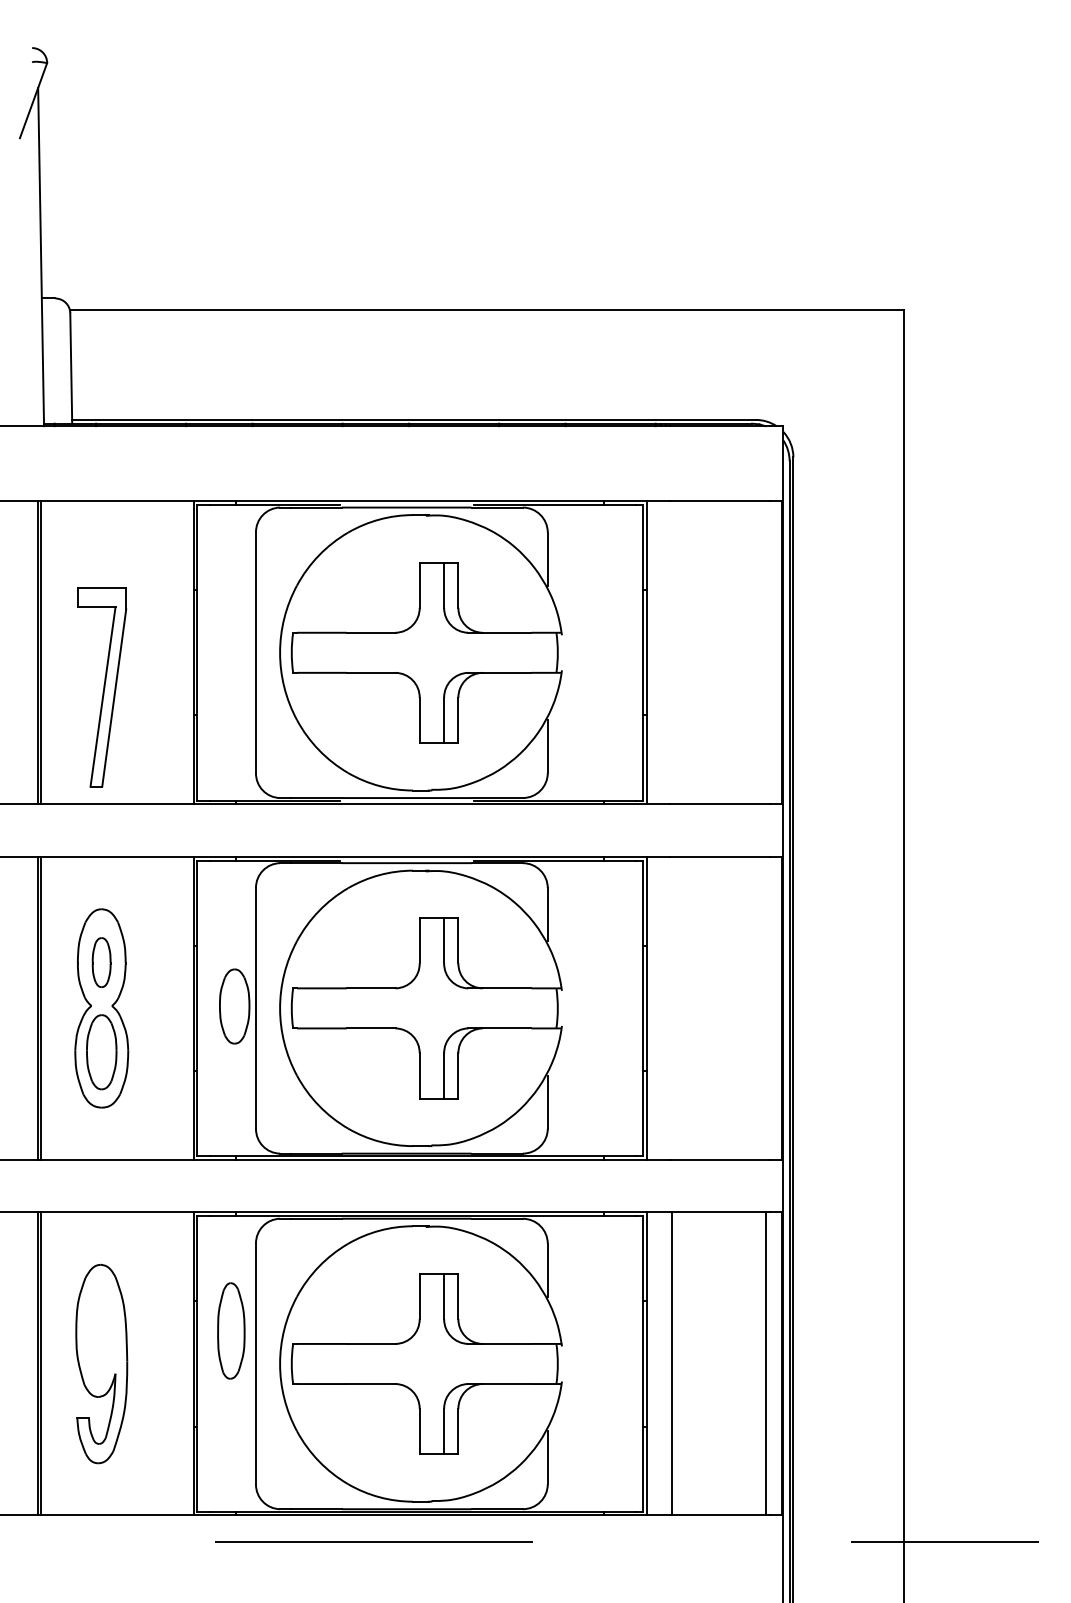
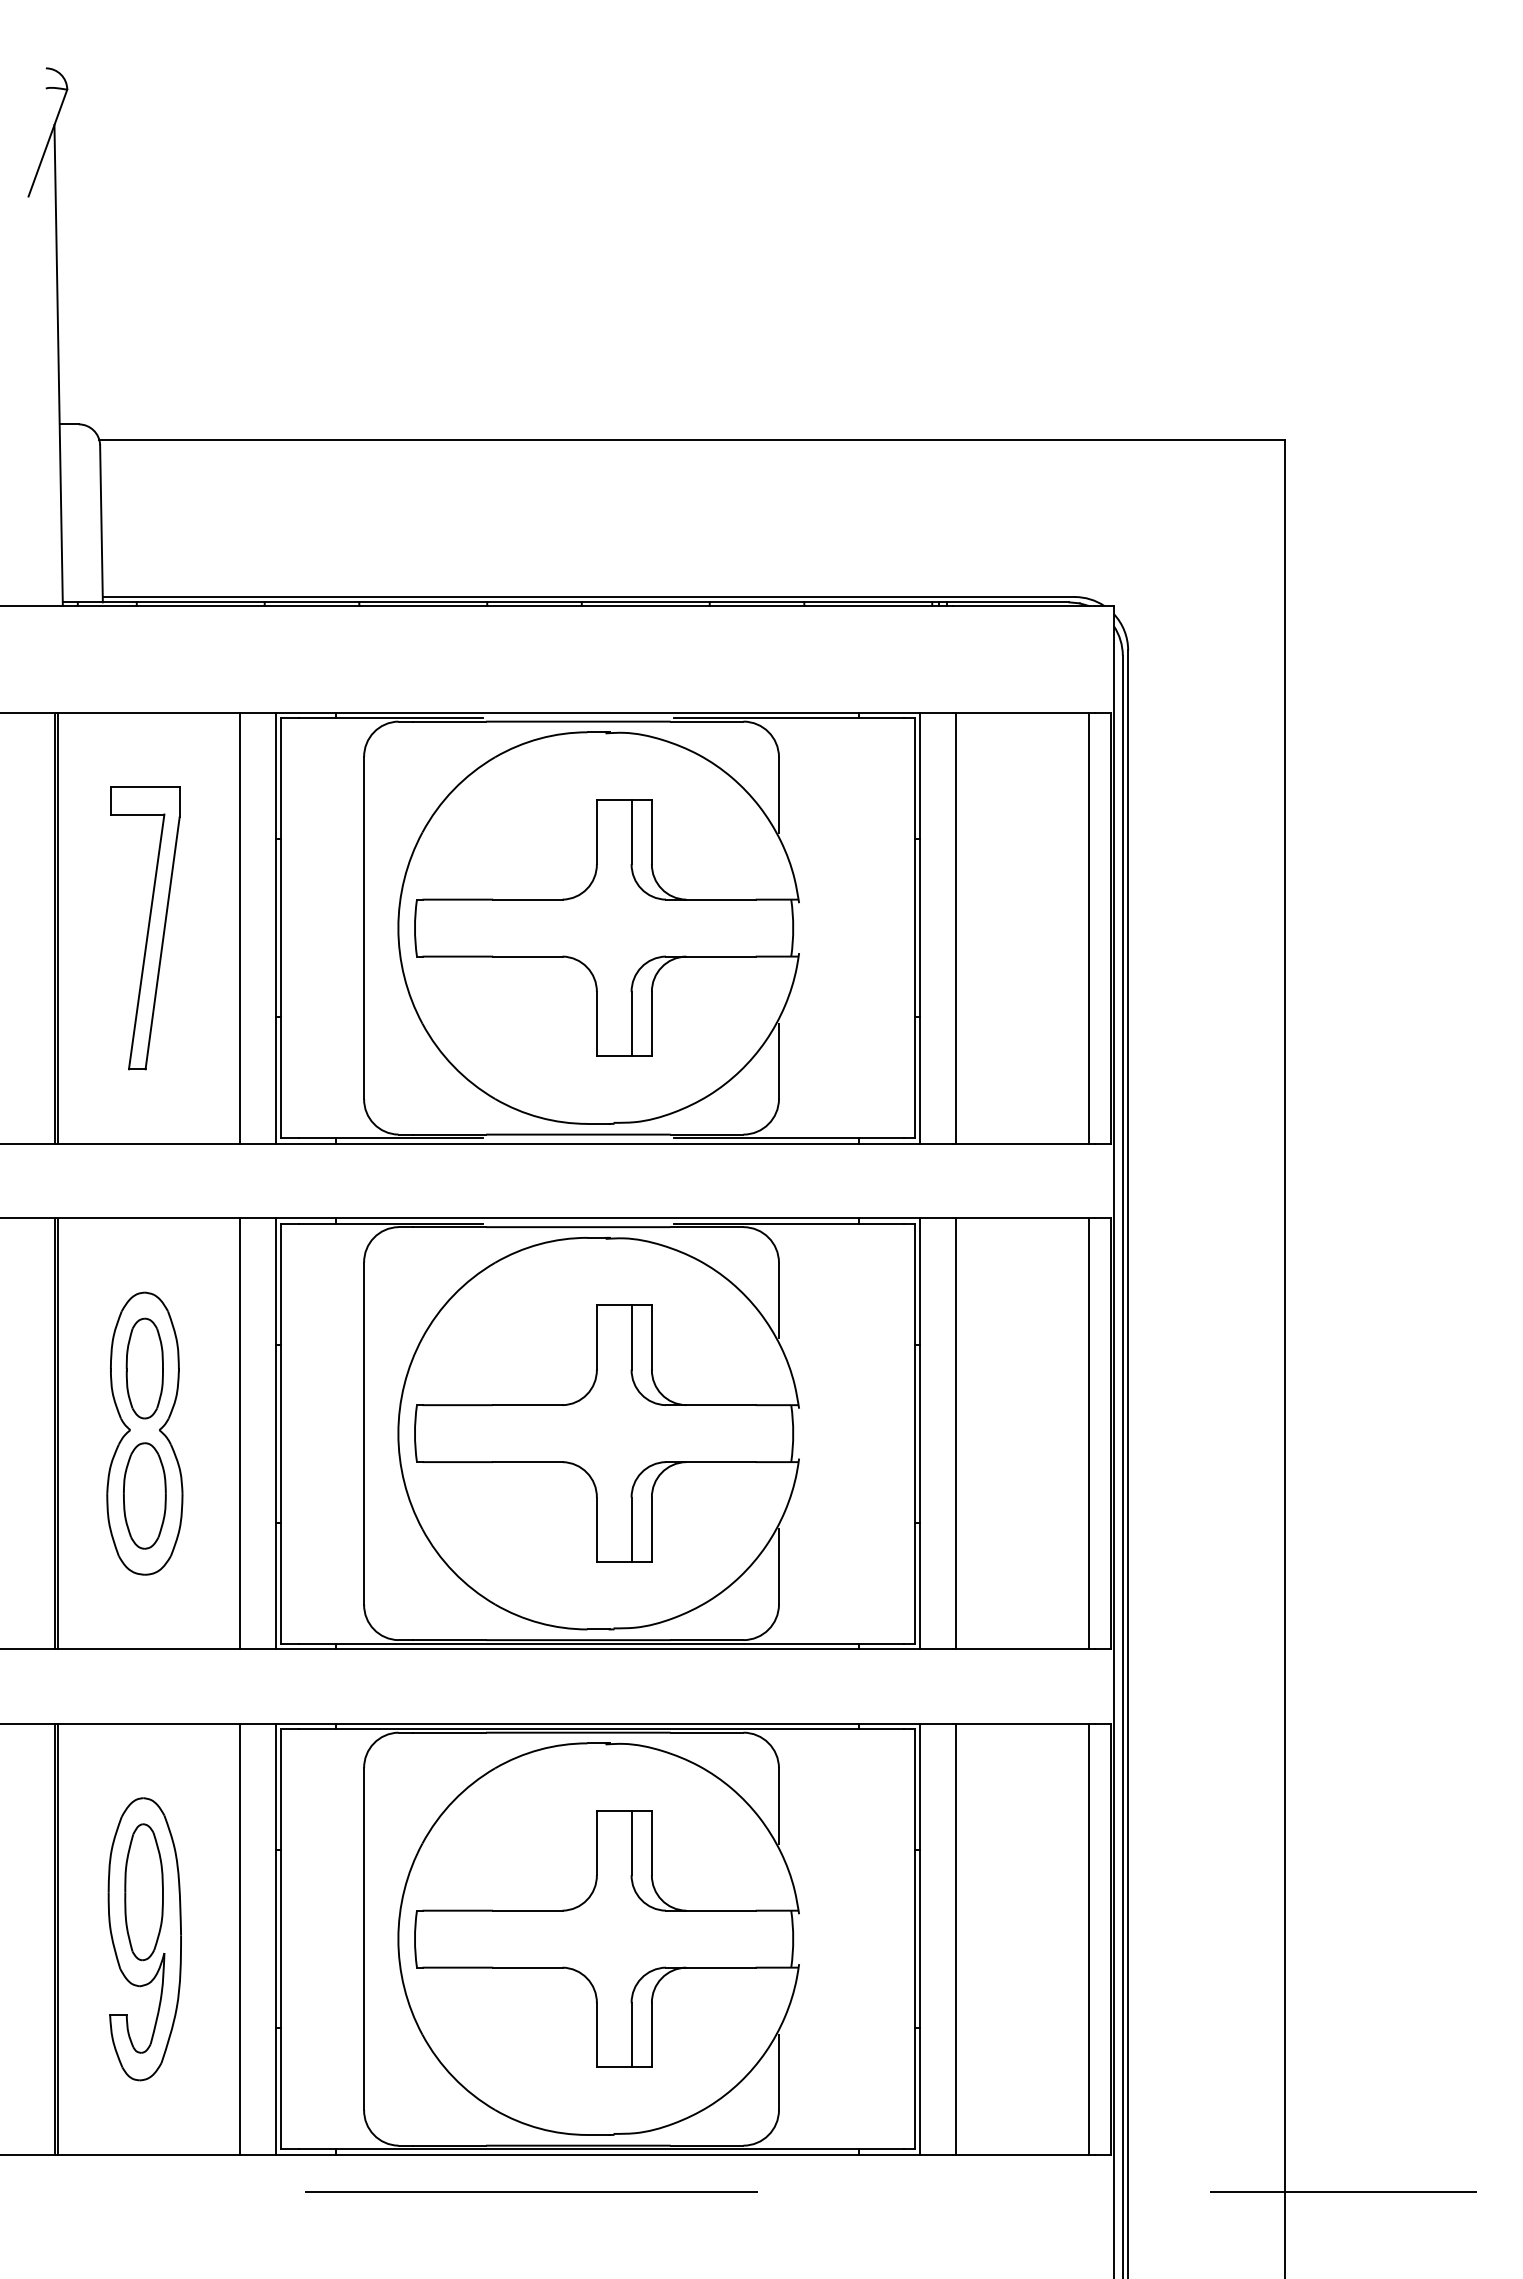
line: (168, 652) -> (239, 927), added
line: (671, 652) -> (955, 927), added
line: (766, 652) -> (1089, 927), added
part: (102, 687) -> (145, 928), moved
part: (101, 962) -> (144, 1368), size x1.43
part: (234, 1006) -> (333, 1430), removed
line: (168, 1008) -> (239, 1433), added
line: (671, 1008) -> (955, 1433), added
line: (766, 1008) -> (1089, 1433), added
part: (230, 1331) -> (143, 1892), moved
line: (168, 1363) -> (239, 1938), added

